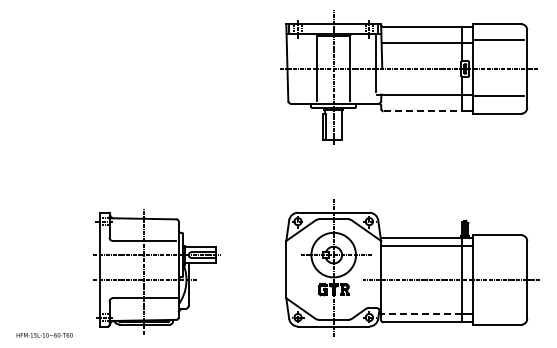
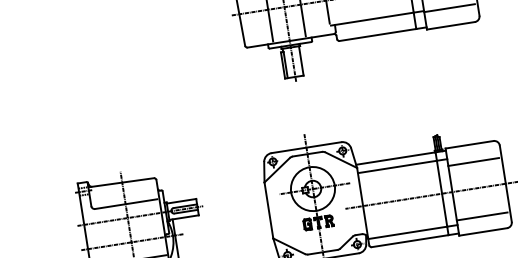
line: (423, 111) -> (378, 35), dashed -> solid
line: (498, 253) -> (473, 162), added
line: (498, 308) -> (482, 215), added
line: (421, 313) -> (407, 232), dashed -> solid

